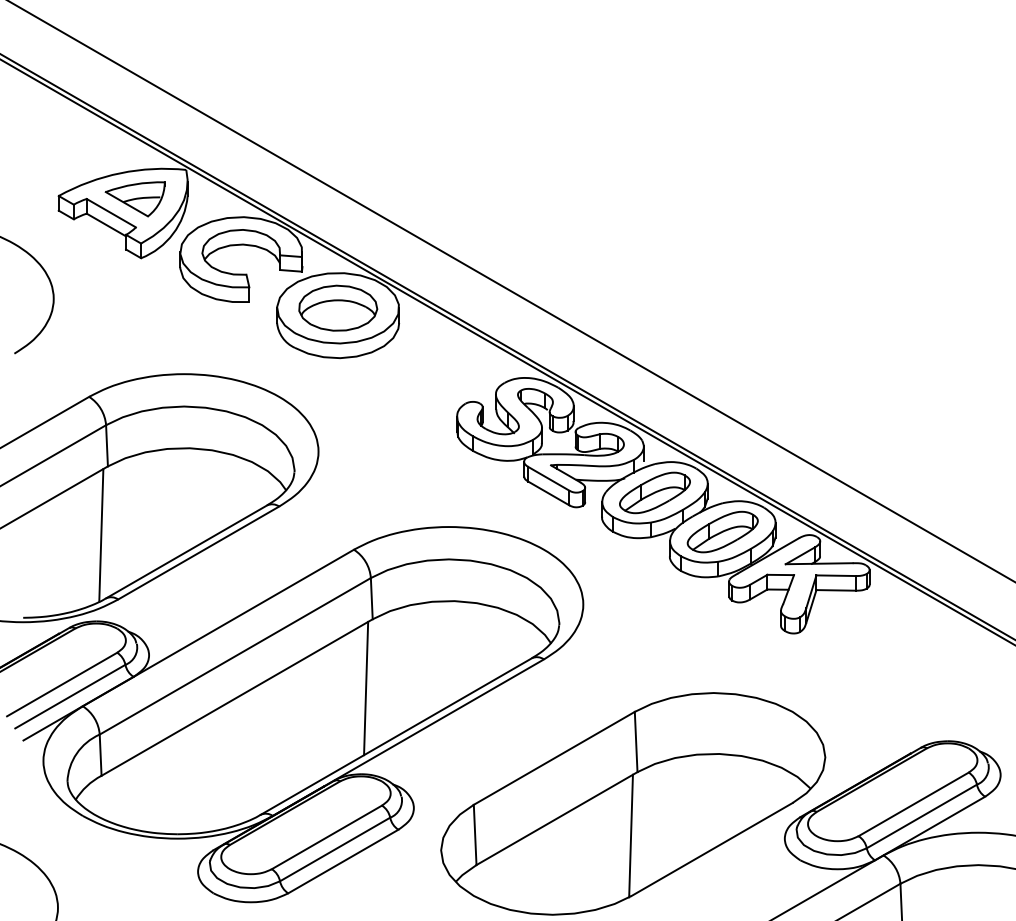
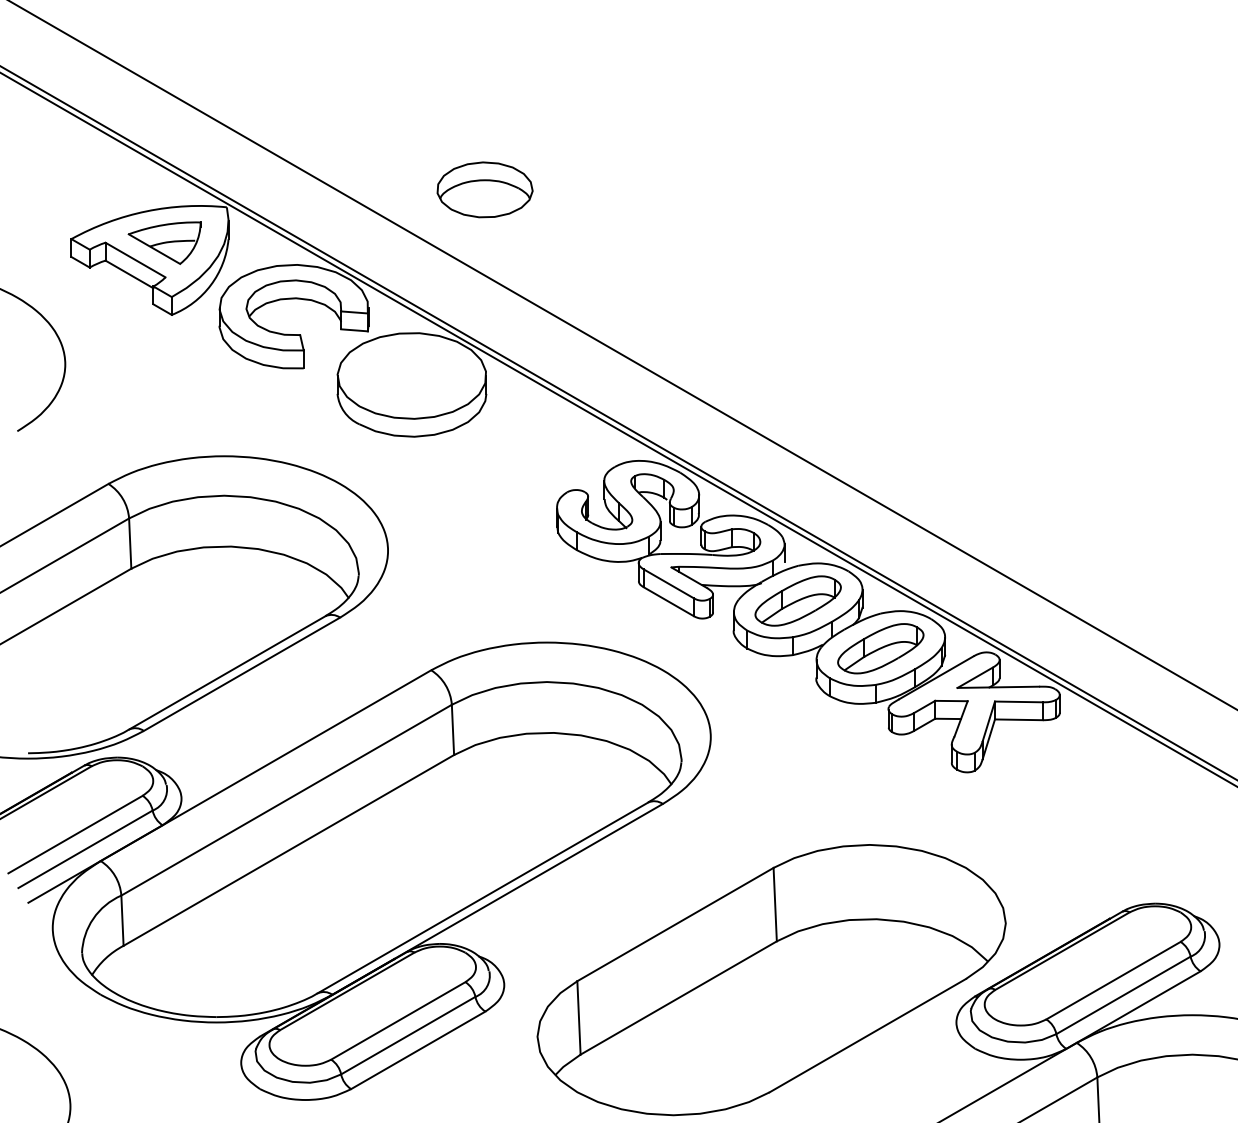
part: (337, 307) -> (484, 189), moved
line: (100, 535) -> (122, 652), removed
line: (365, 688) -> (445, 839), removed
line: (630, 835) -> (768, 1018), removed

